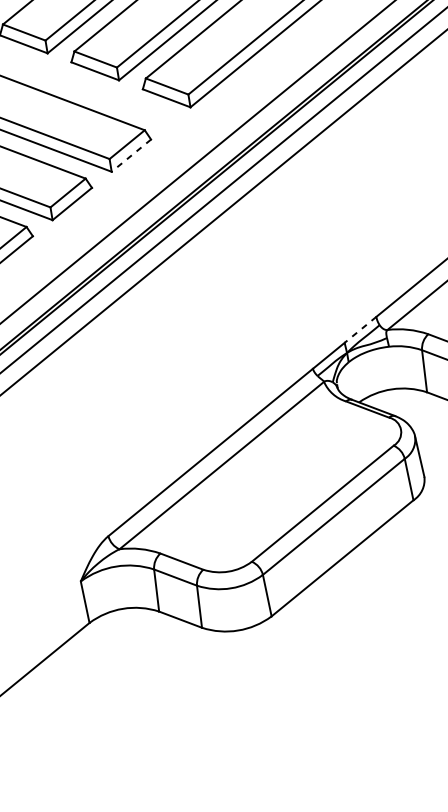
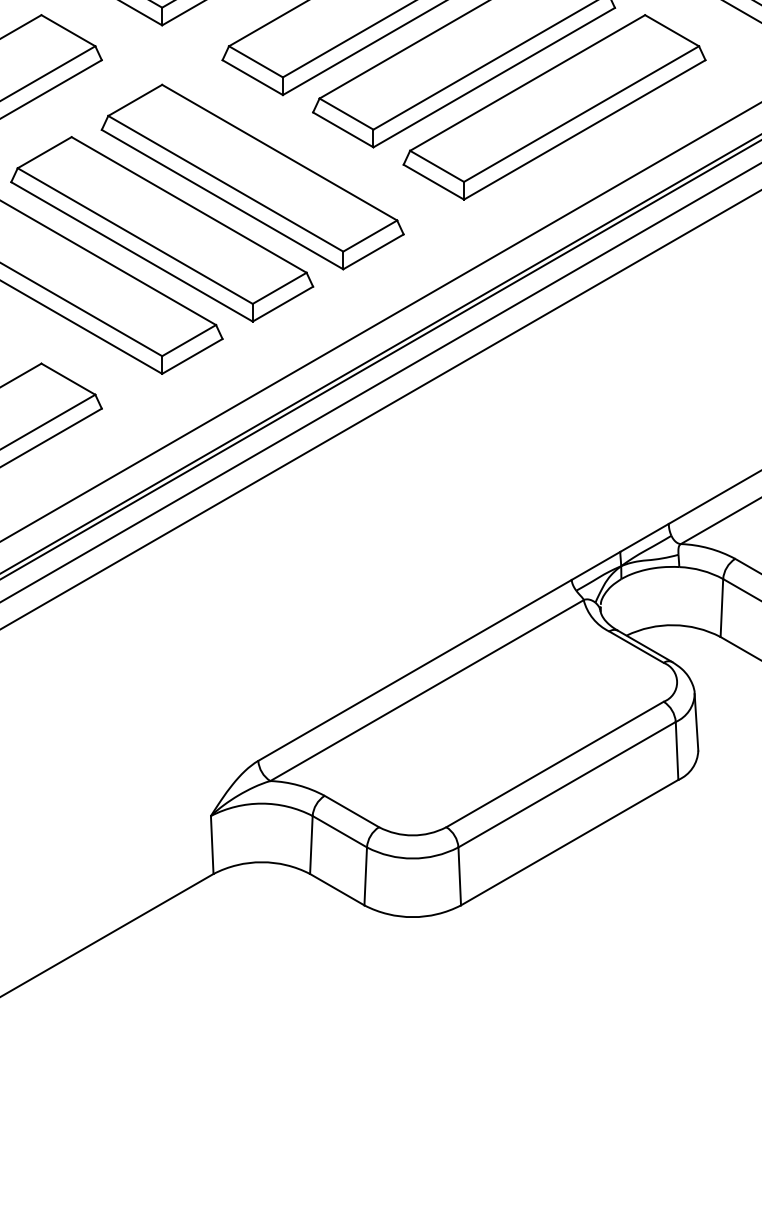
line: (131, 155) -> (373, 251), dashed -> solid
line: (360, 330) -> (644, 538), dashed -> solid

